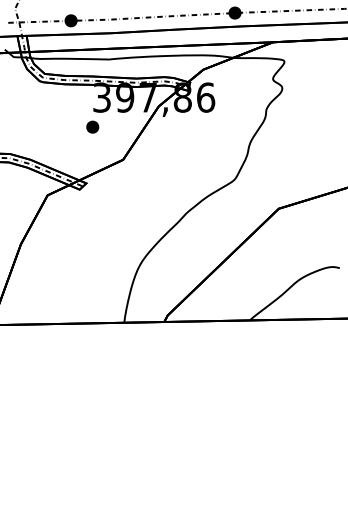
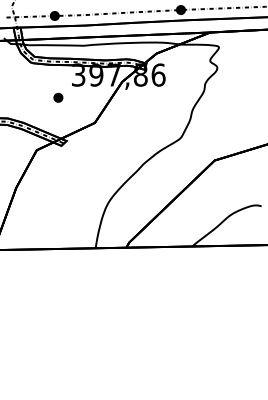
part: (92, 126) -> (58, 97), moved

